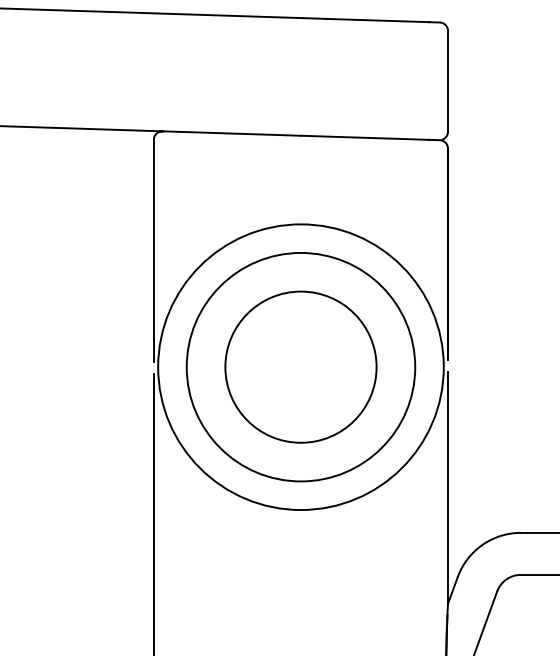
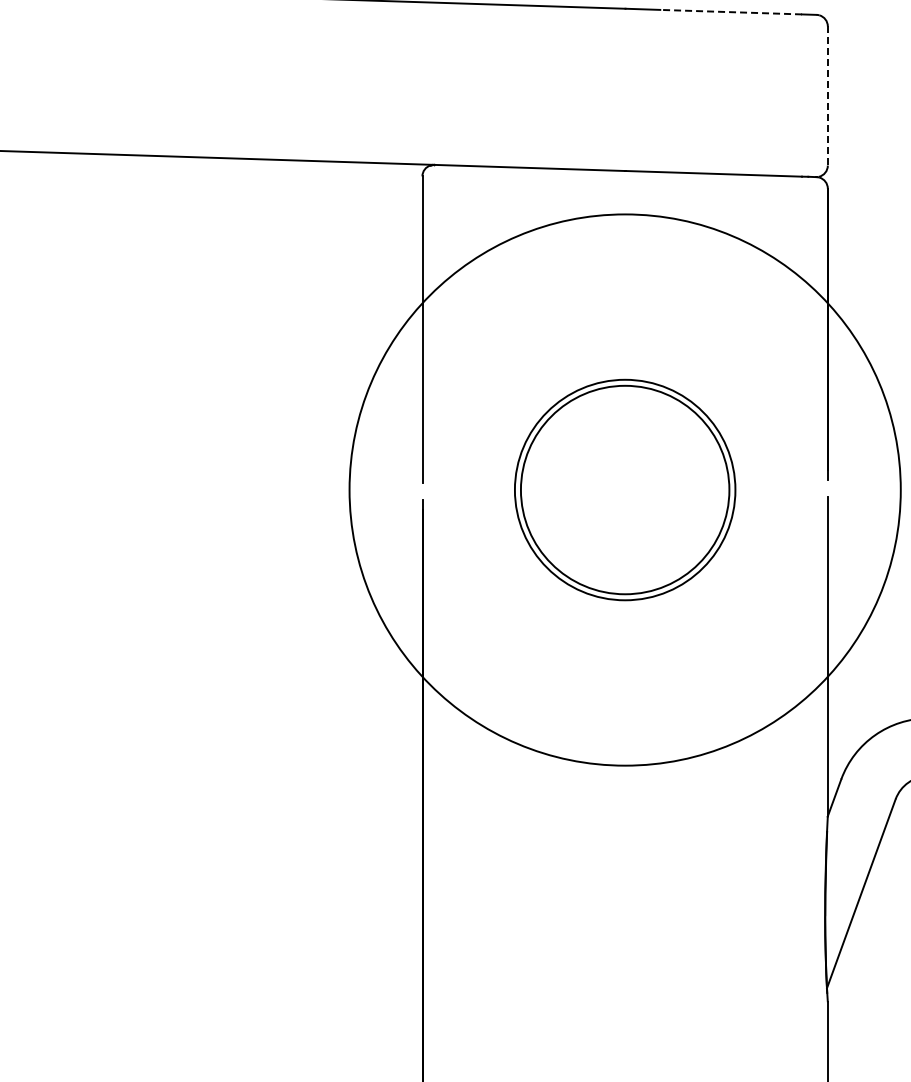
line: (378, 20) -> (731, 12), solid -> dashed
line: (447, 81) -> (827, 96), solid -> dashed
circle: (300, 366) -> (624, 489), size x0.7
circle: (301, 366) -> (625, 489), size x1.4

